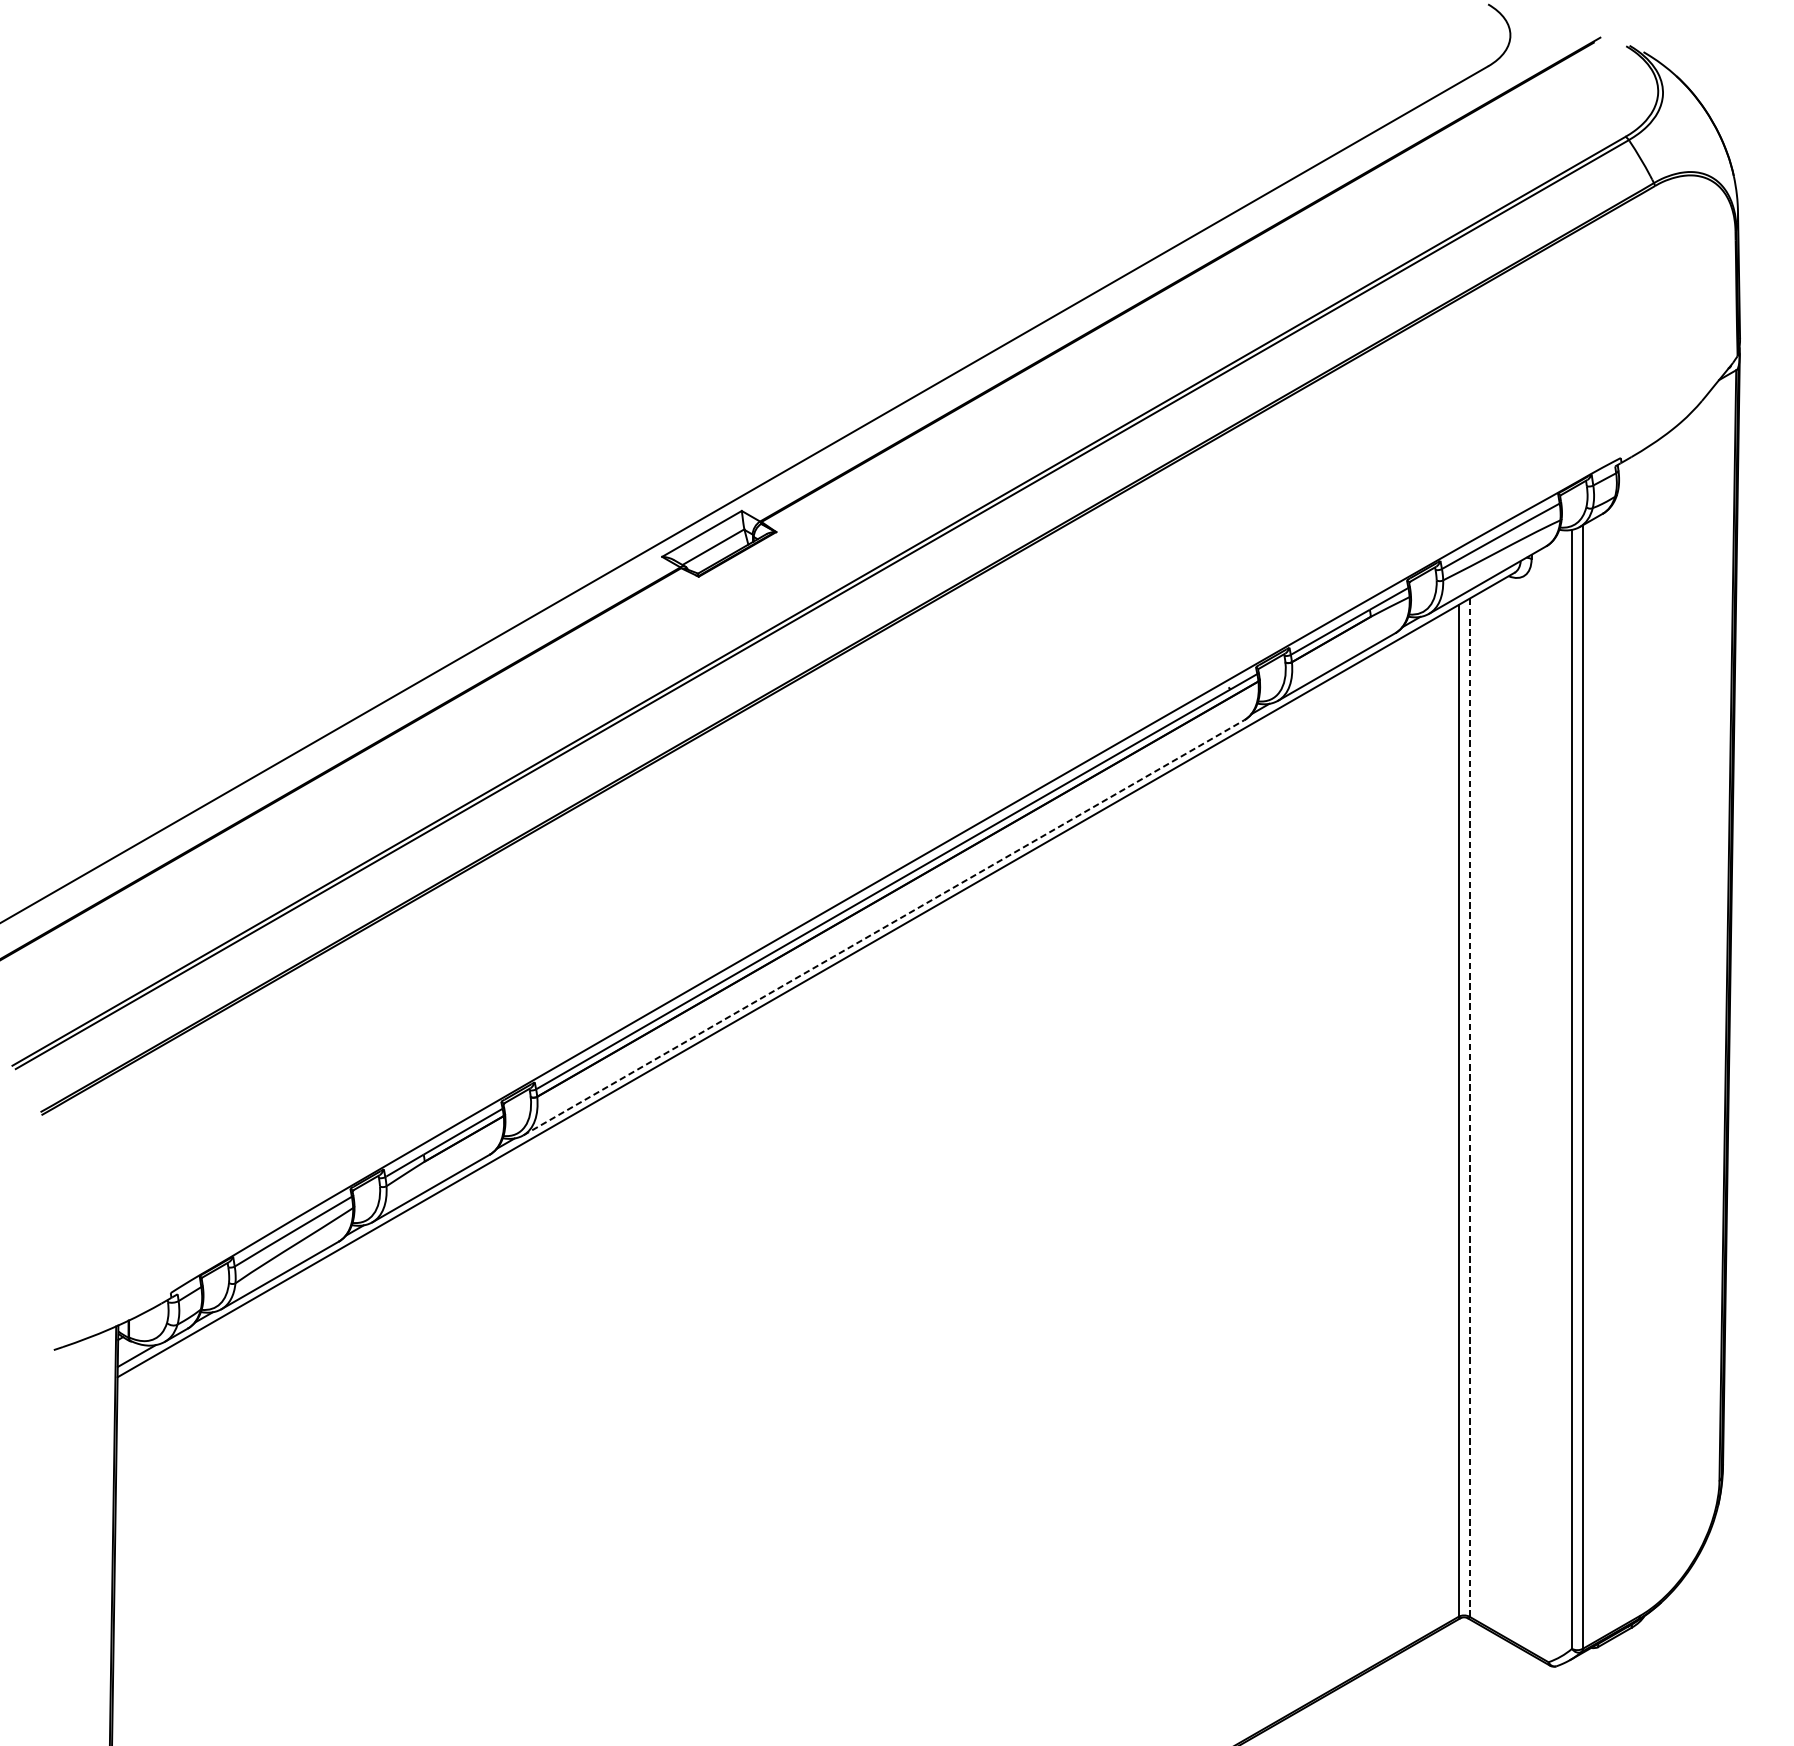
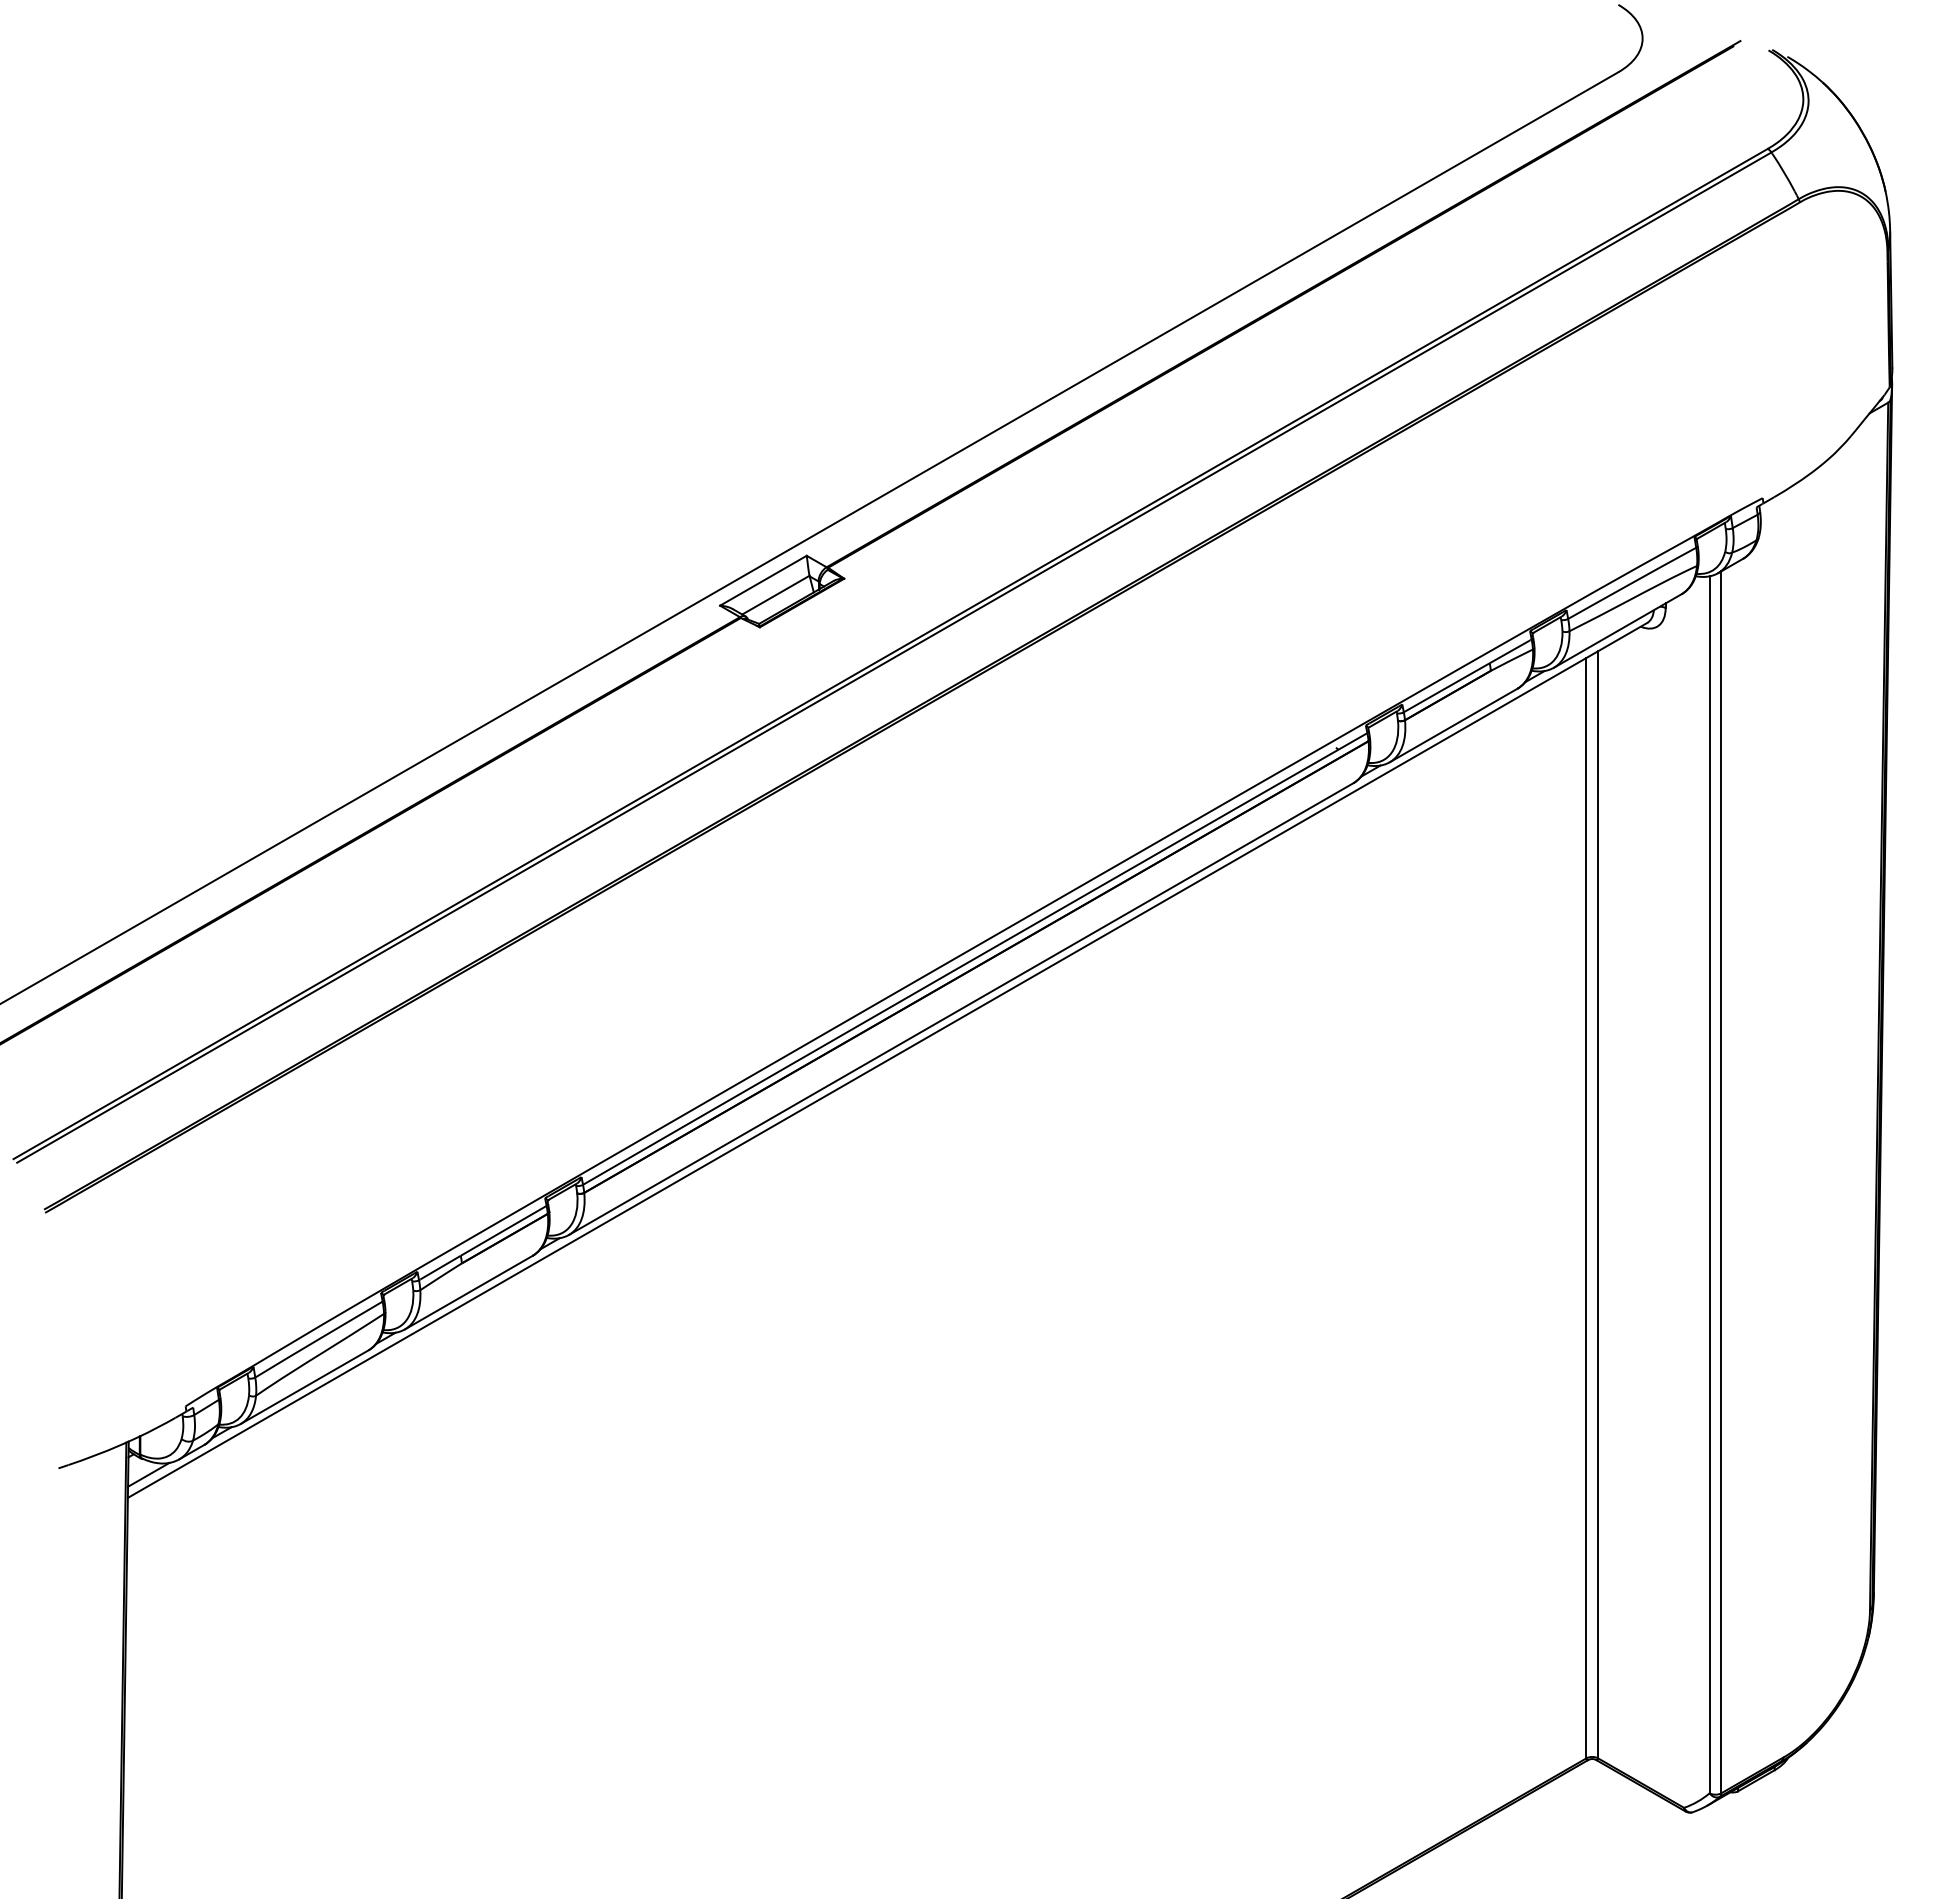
line: (884, 927) -> (961, 1008), dashed -> solid
line: (1469, 1107) -> (1598, 1204), dashed -> solid

